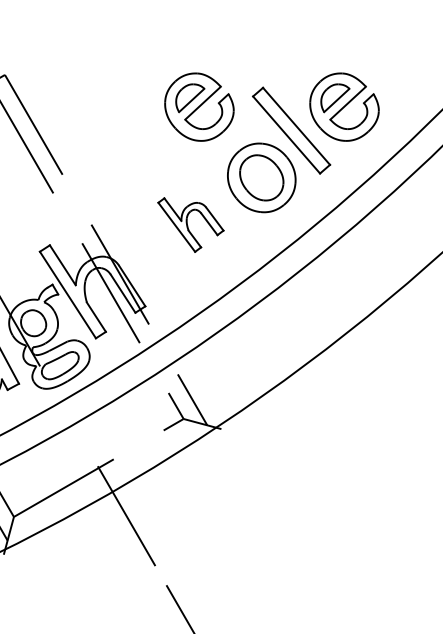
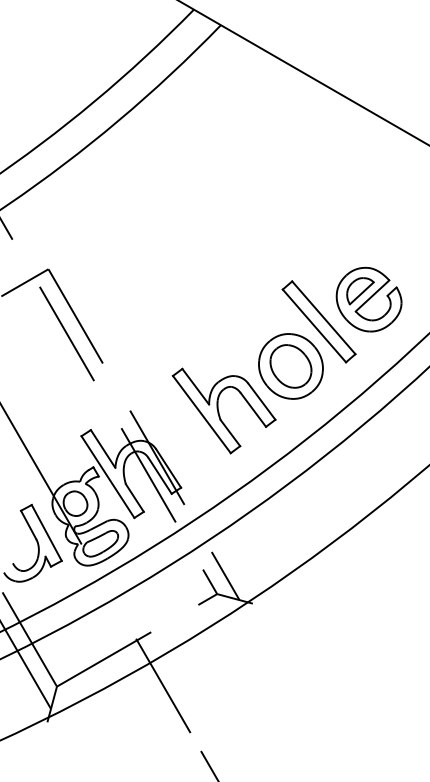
part: (198, 106) -> (231, 299), removed
part: (190, 224) -> (223, 410), size x1.67

